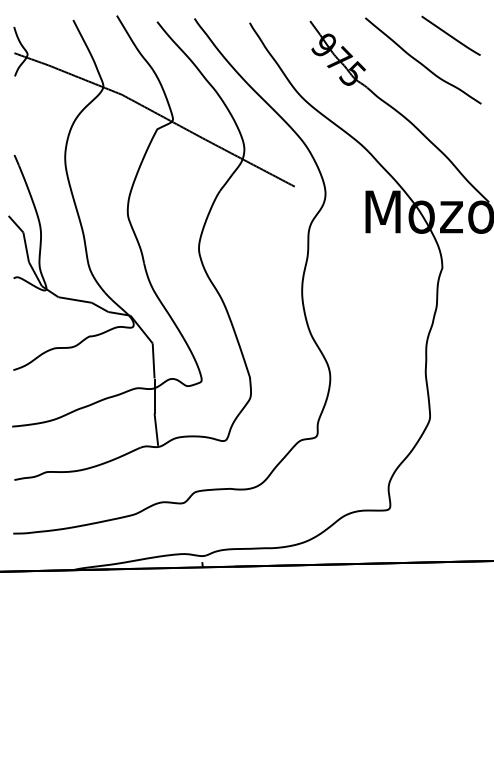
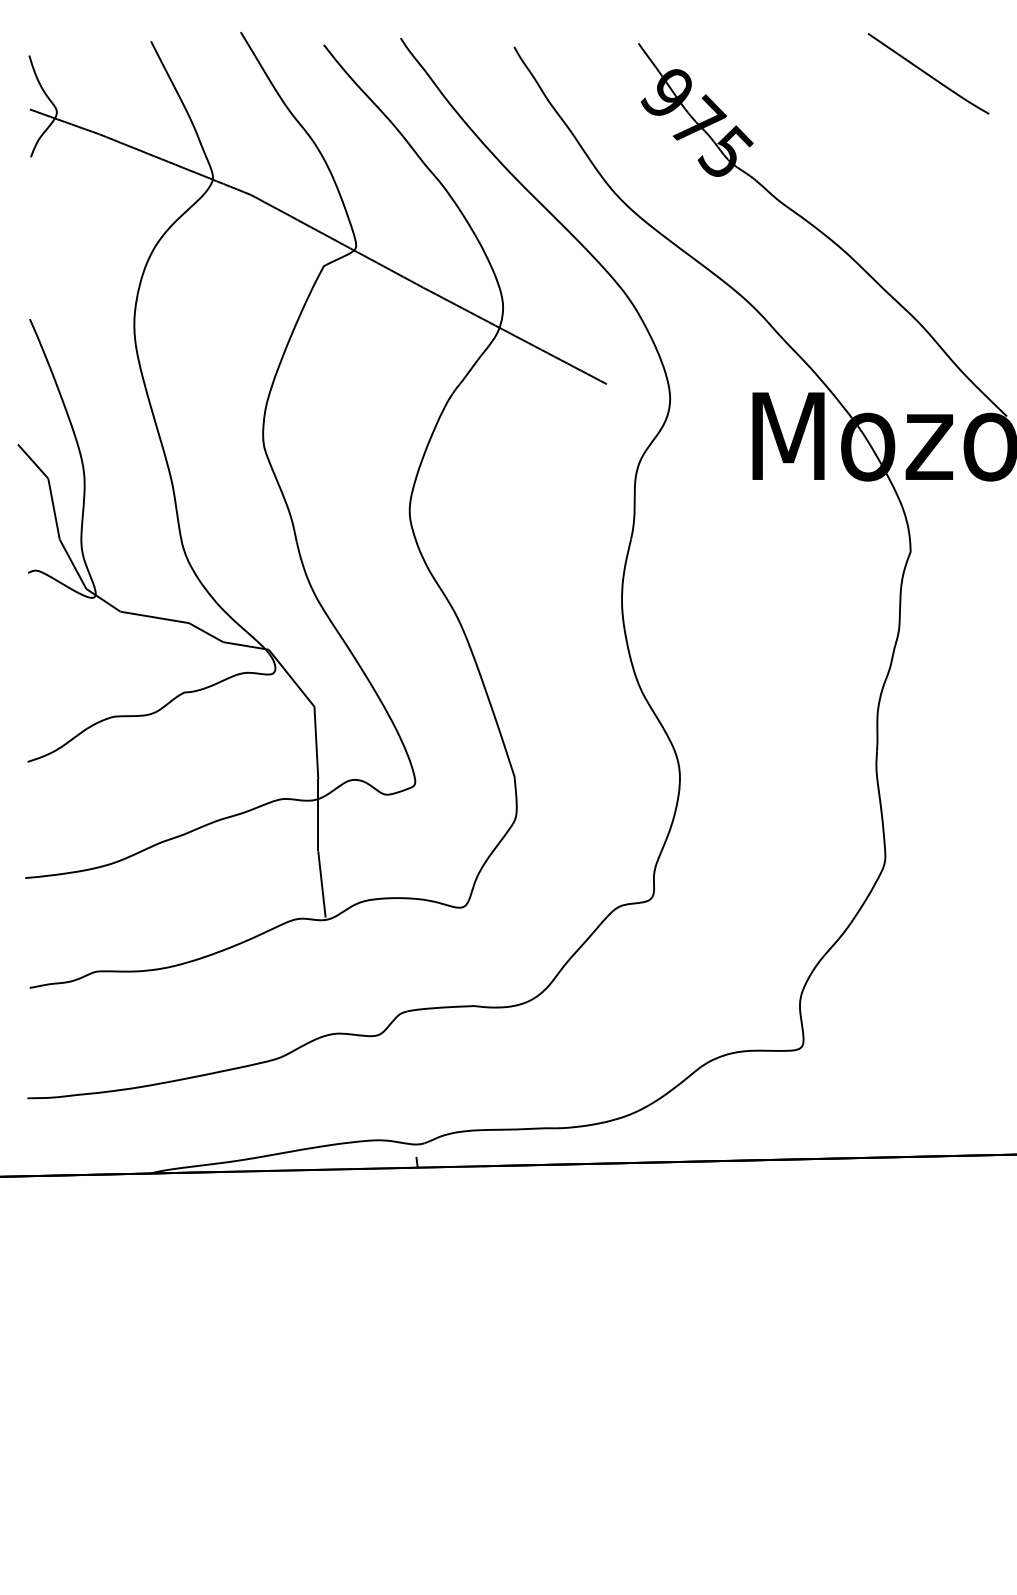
curve: (421, 62) -> (867, 128), removed

